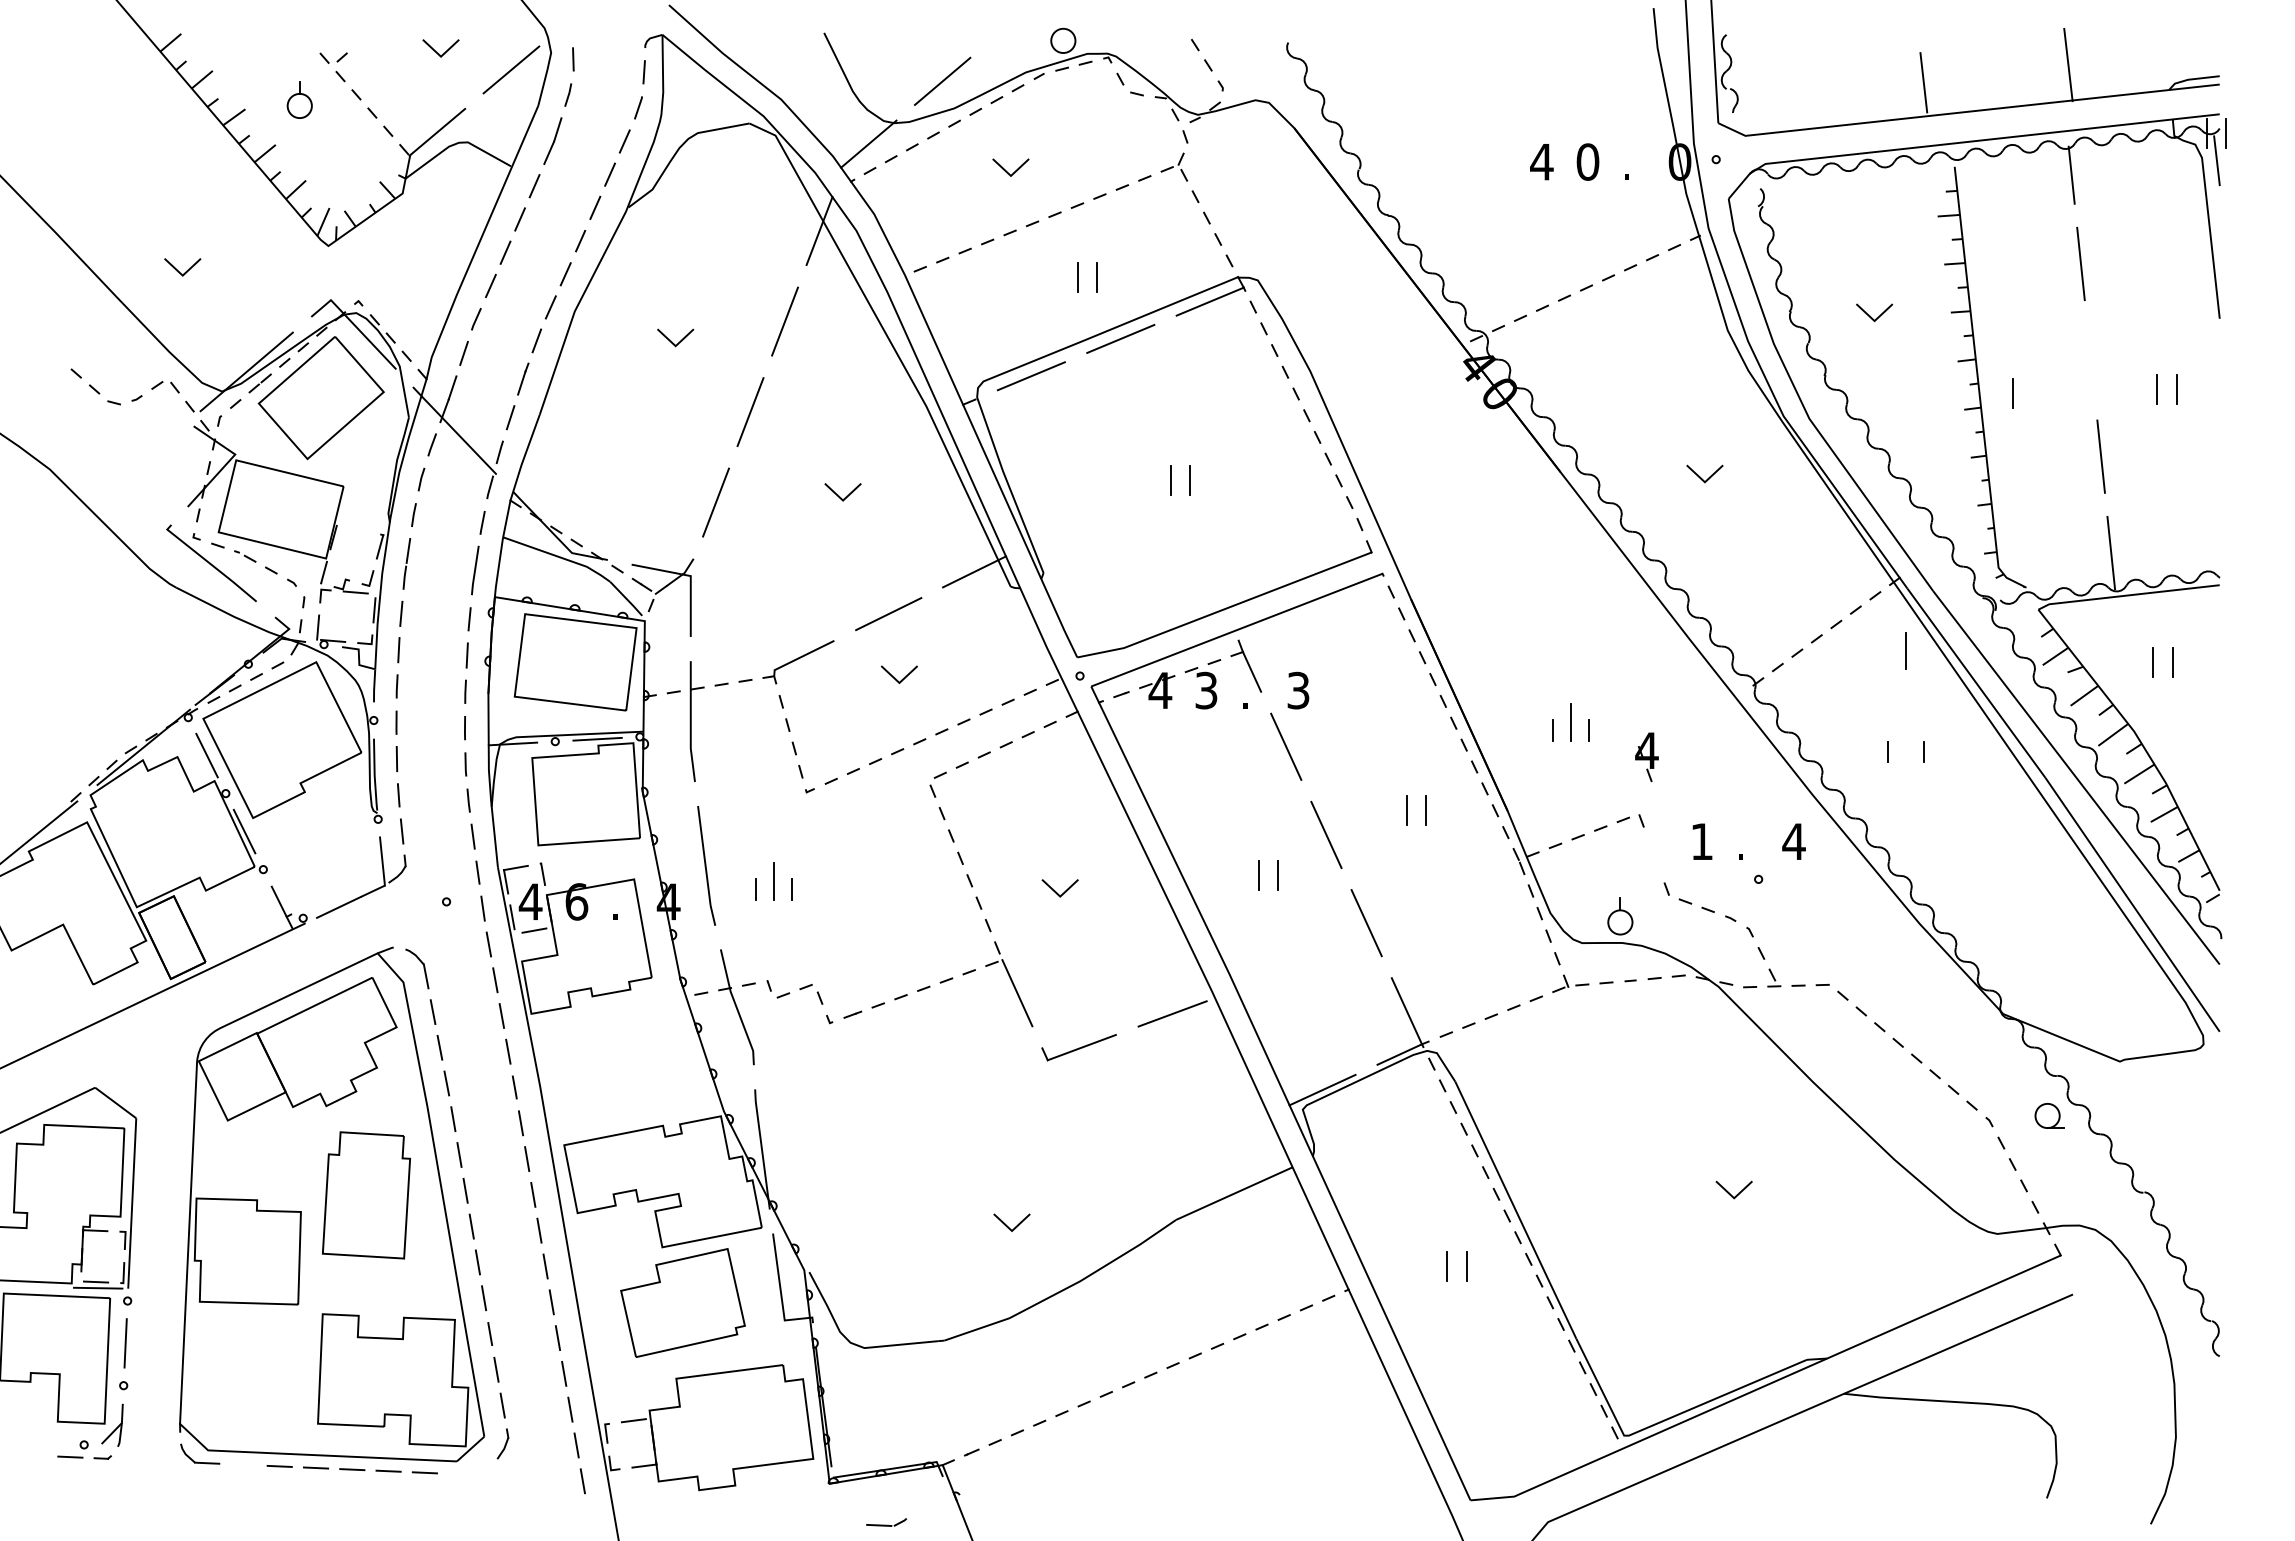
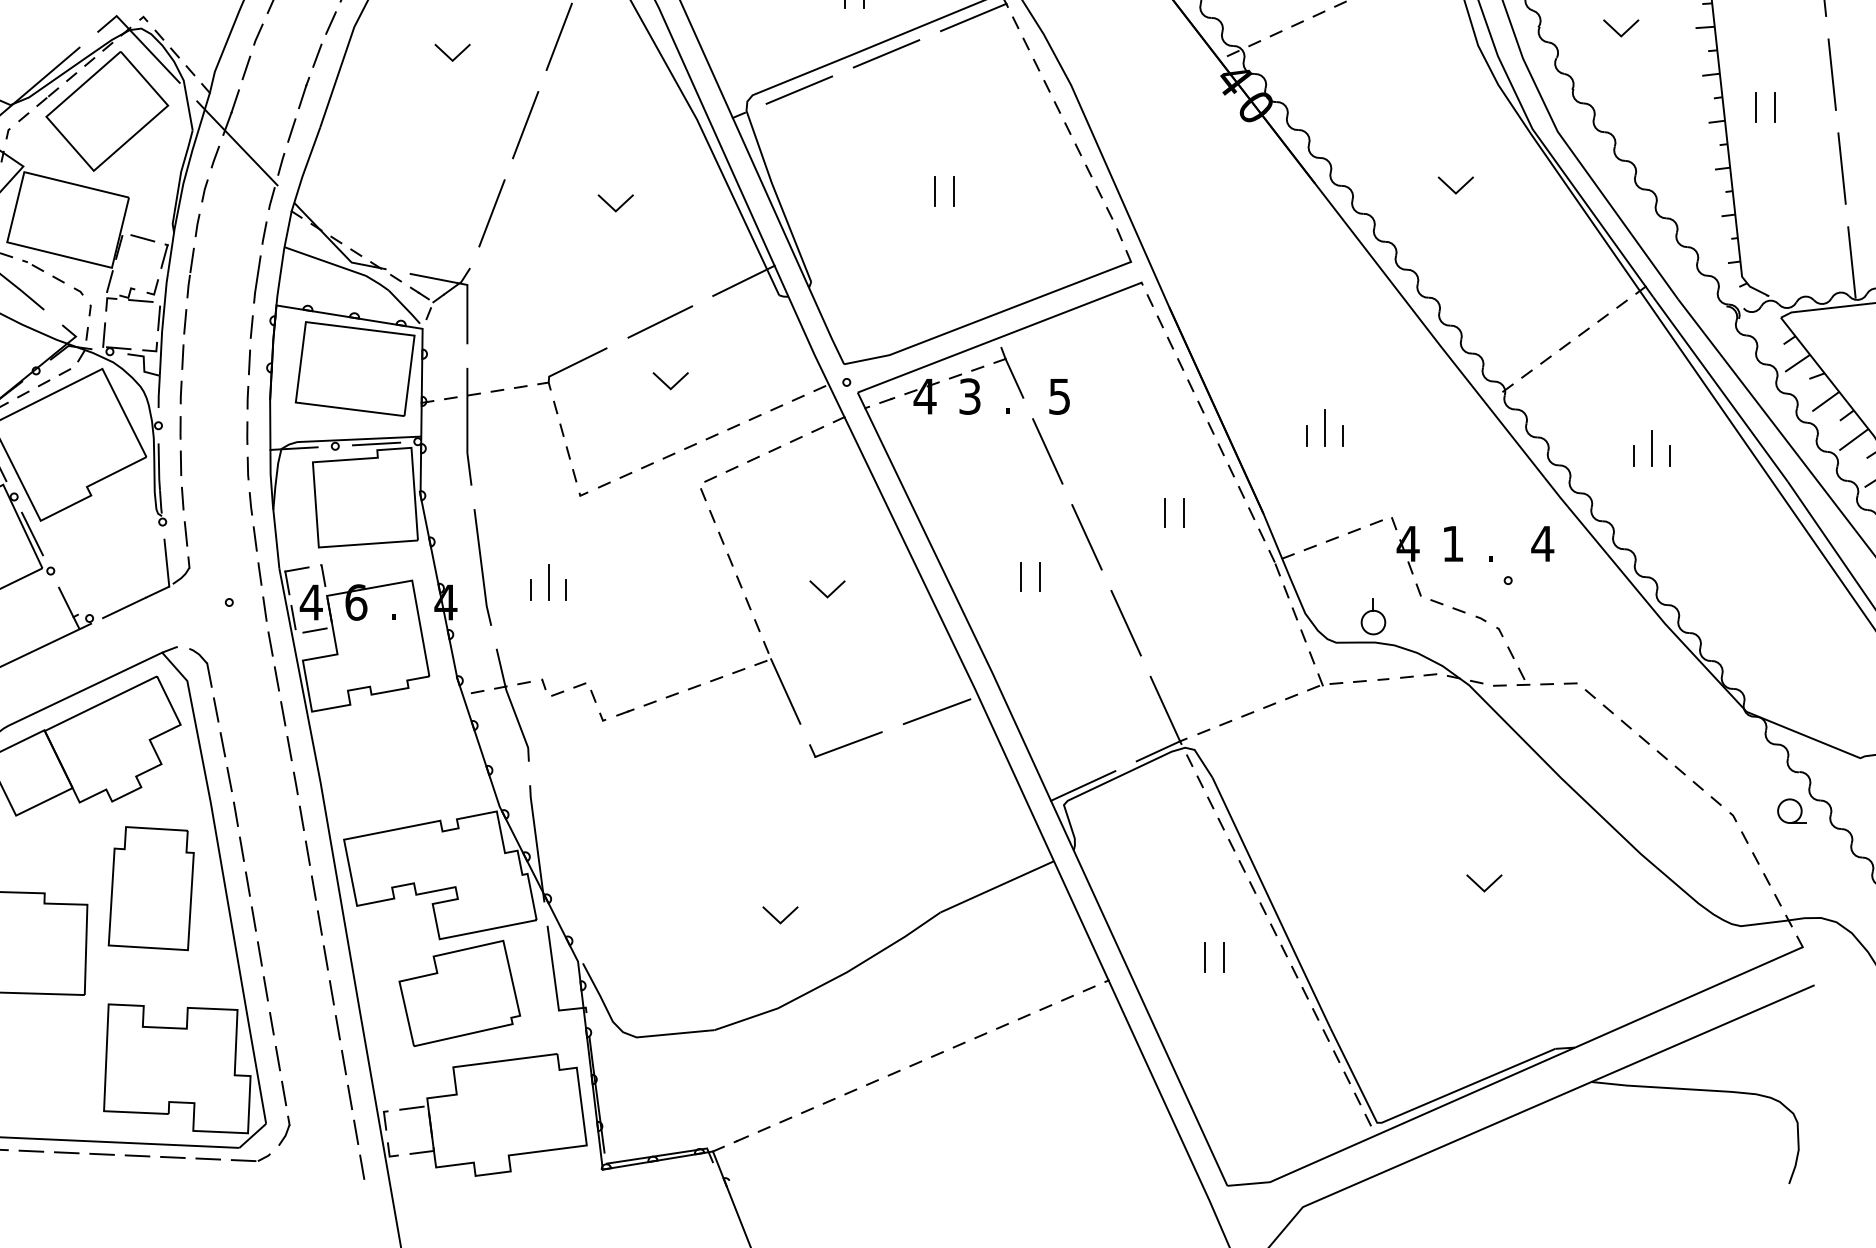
line: (2090, 360) -> (1831, 74), added
line: (2032, 393) -> (1775, 106), added
line: (357, 528) -> (142, 238), added
line: (1905, 650) -> (1651, 448), moved
text: (1298, 689) -> (1059, 395), 3 -> 5
part: (1646, 756) -> (1407, 549), moved
line: (243, 1464) -> (31, 1150), added
part: (886, 1522) -> (250, 1157), moved

